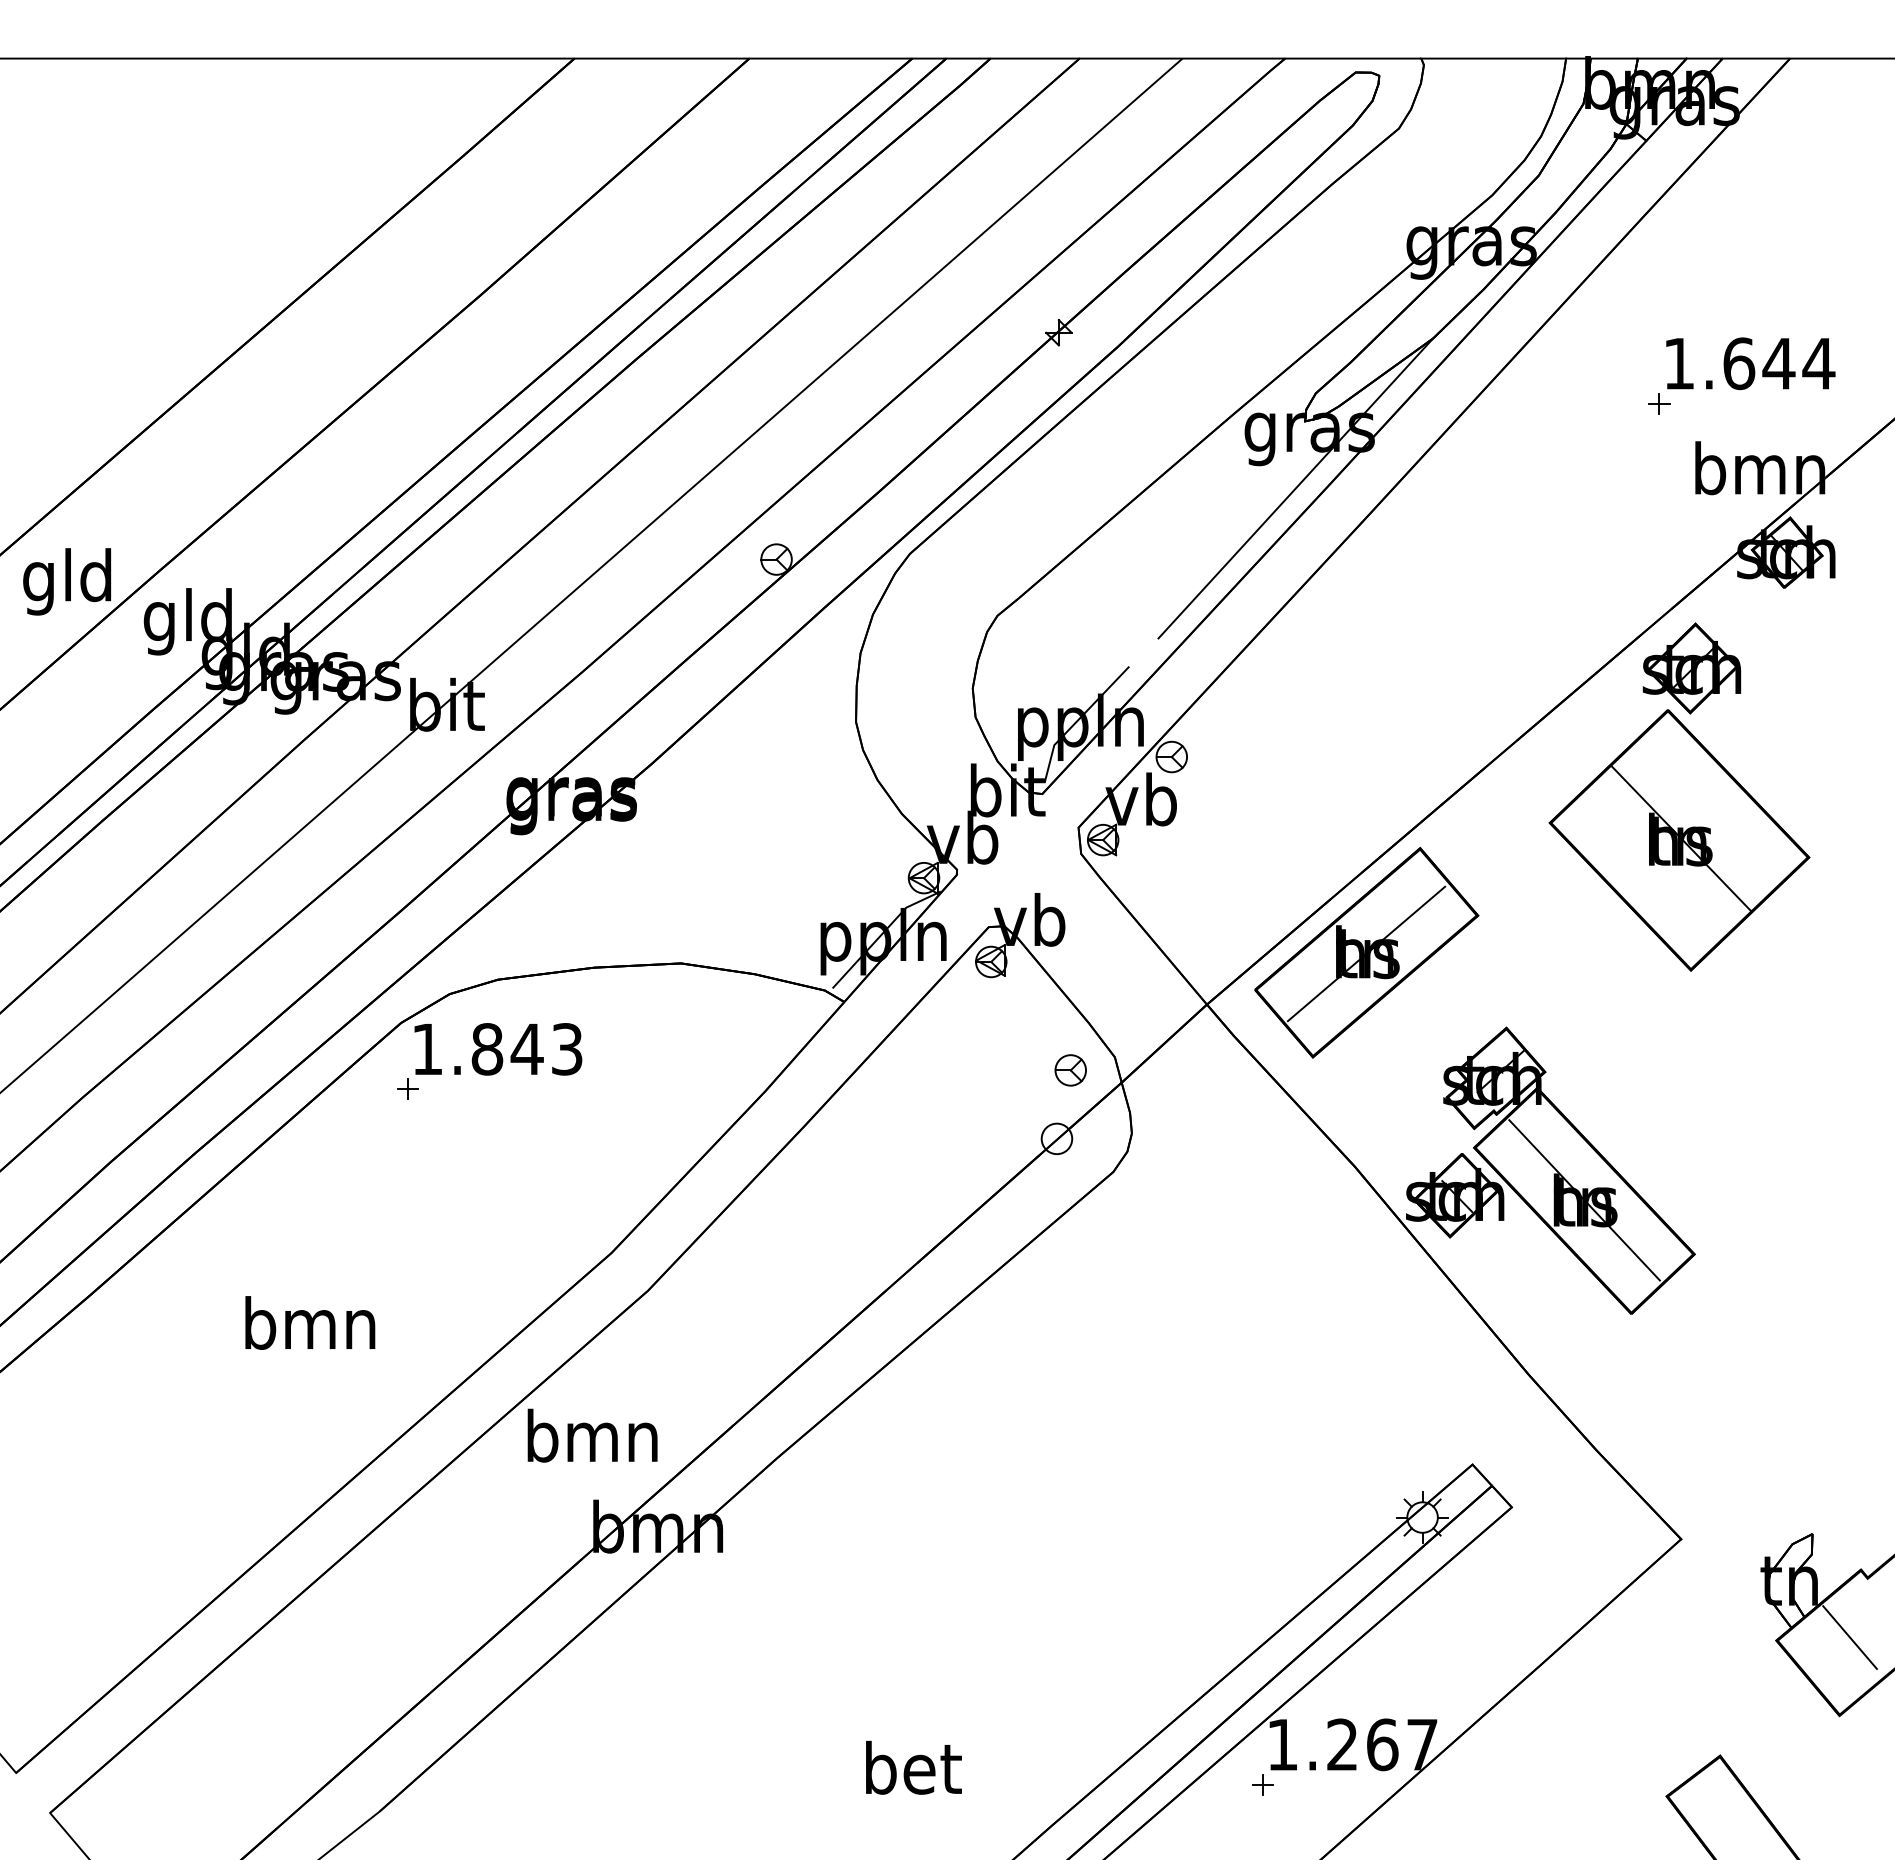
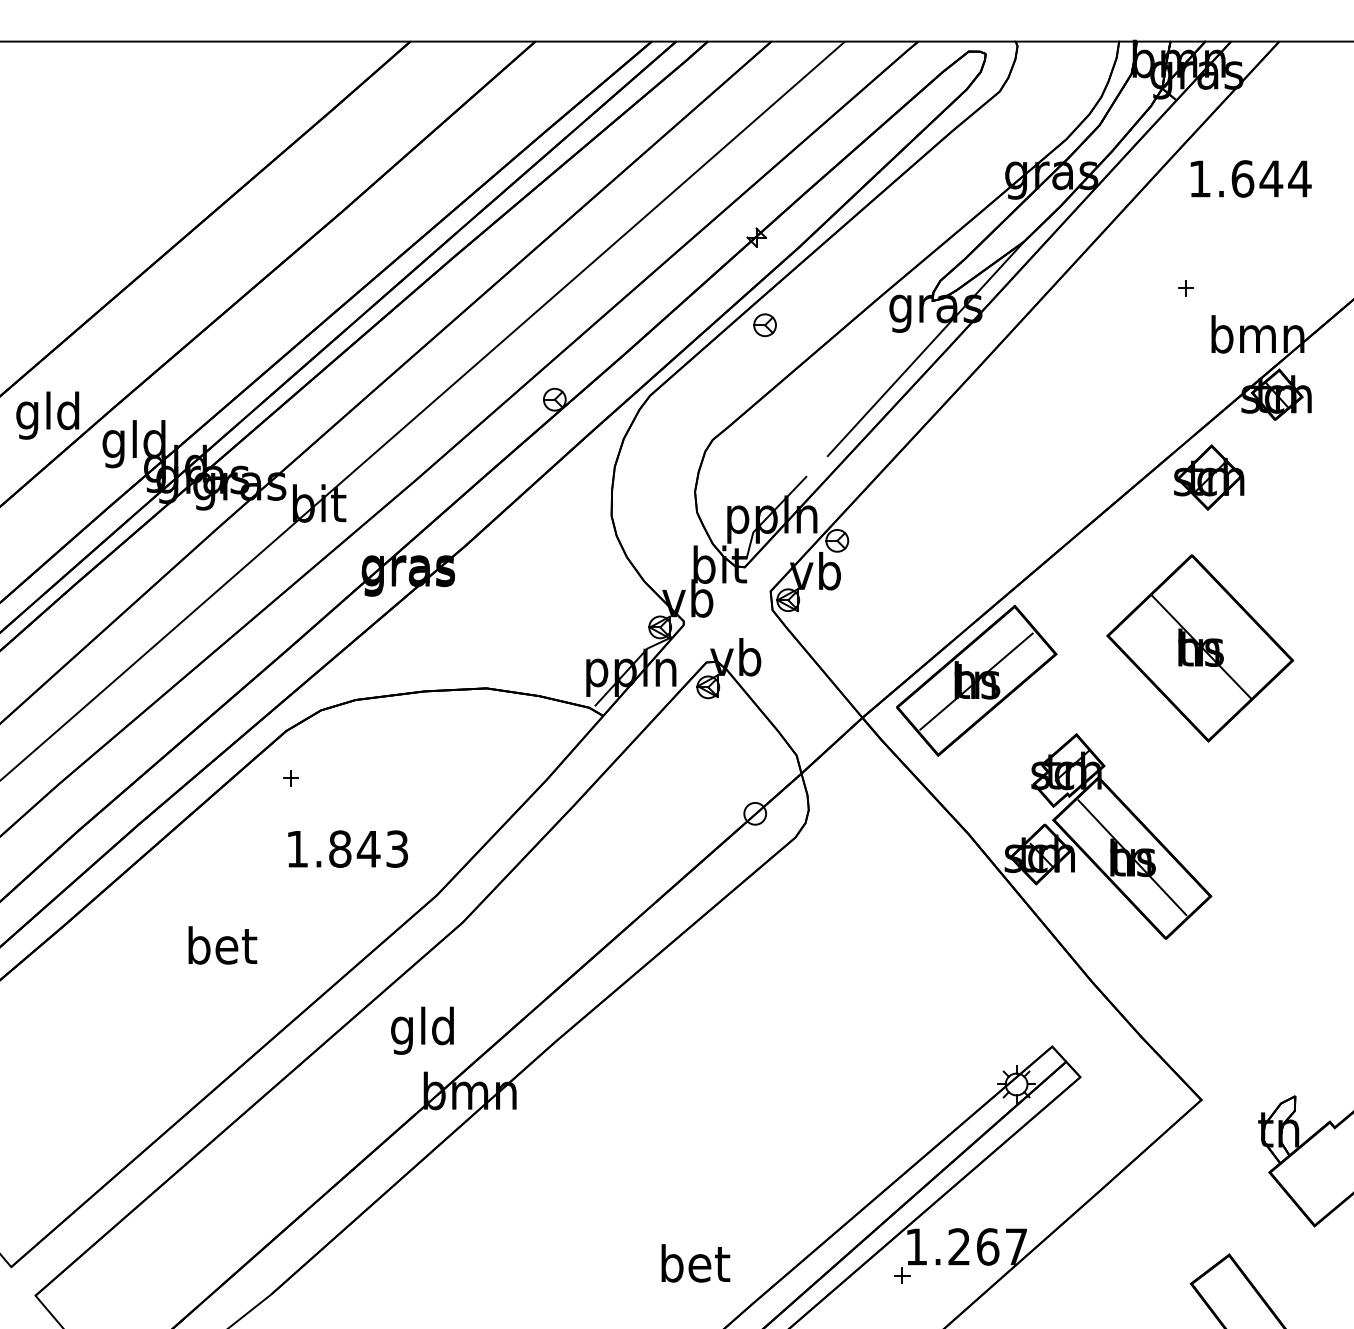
text: (1750, 363) -> (1250, 178), moved
part: (1679, 840) -> (1200, 648), moved
text: (498, 1049) -> (348, 849), moved
part: (1070, 1070) -> (764, 325), moved
text: (310, 1322) -> (221, 945), bmn -> bet
text: (592, 1442) -> (423, 1030), bmn -> gld
line: (1849, 1637) -> (1321, 1170), removed
text: (913, 1767) -> (695, 1263), moved

